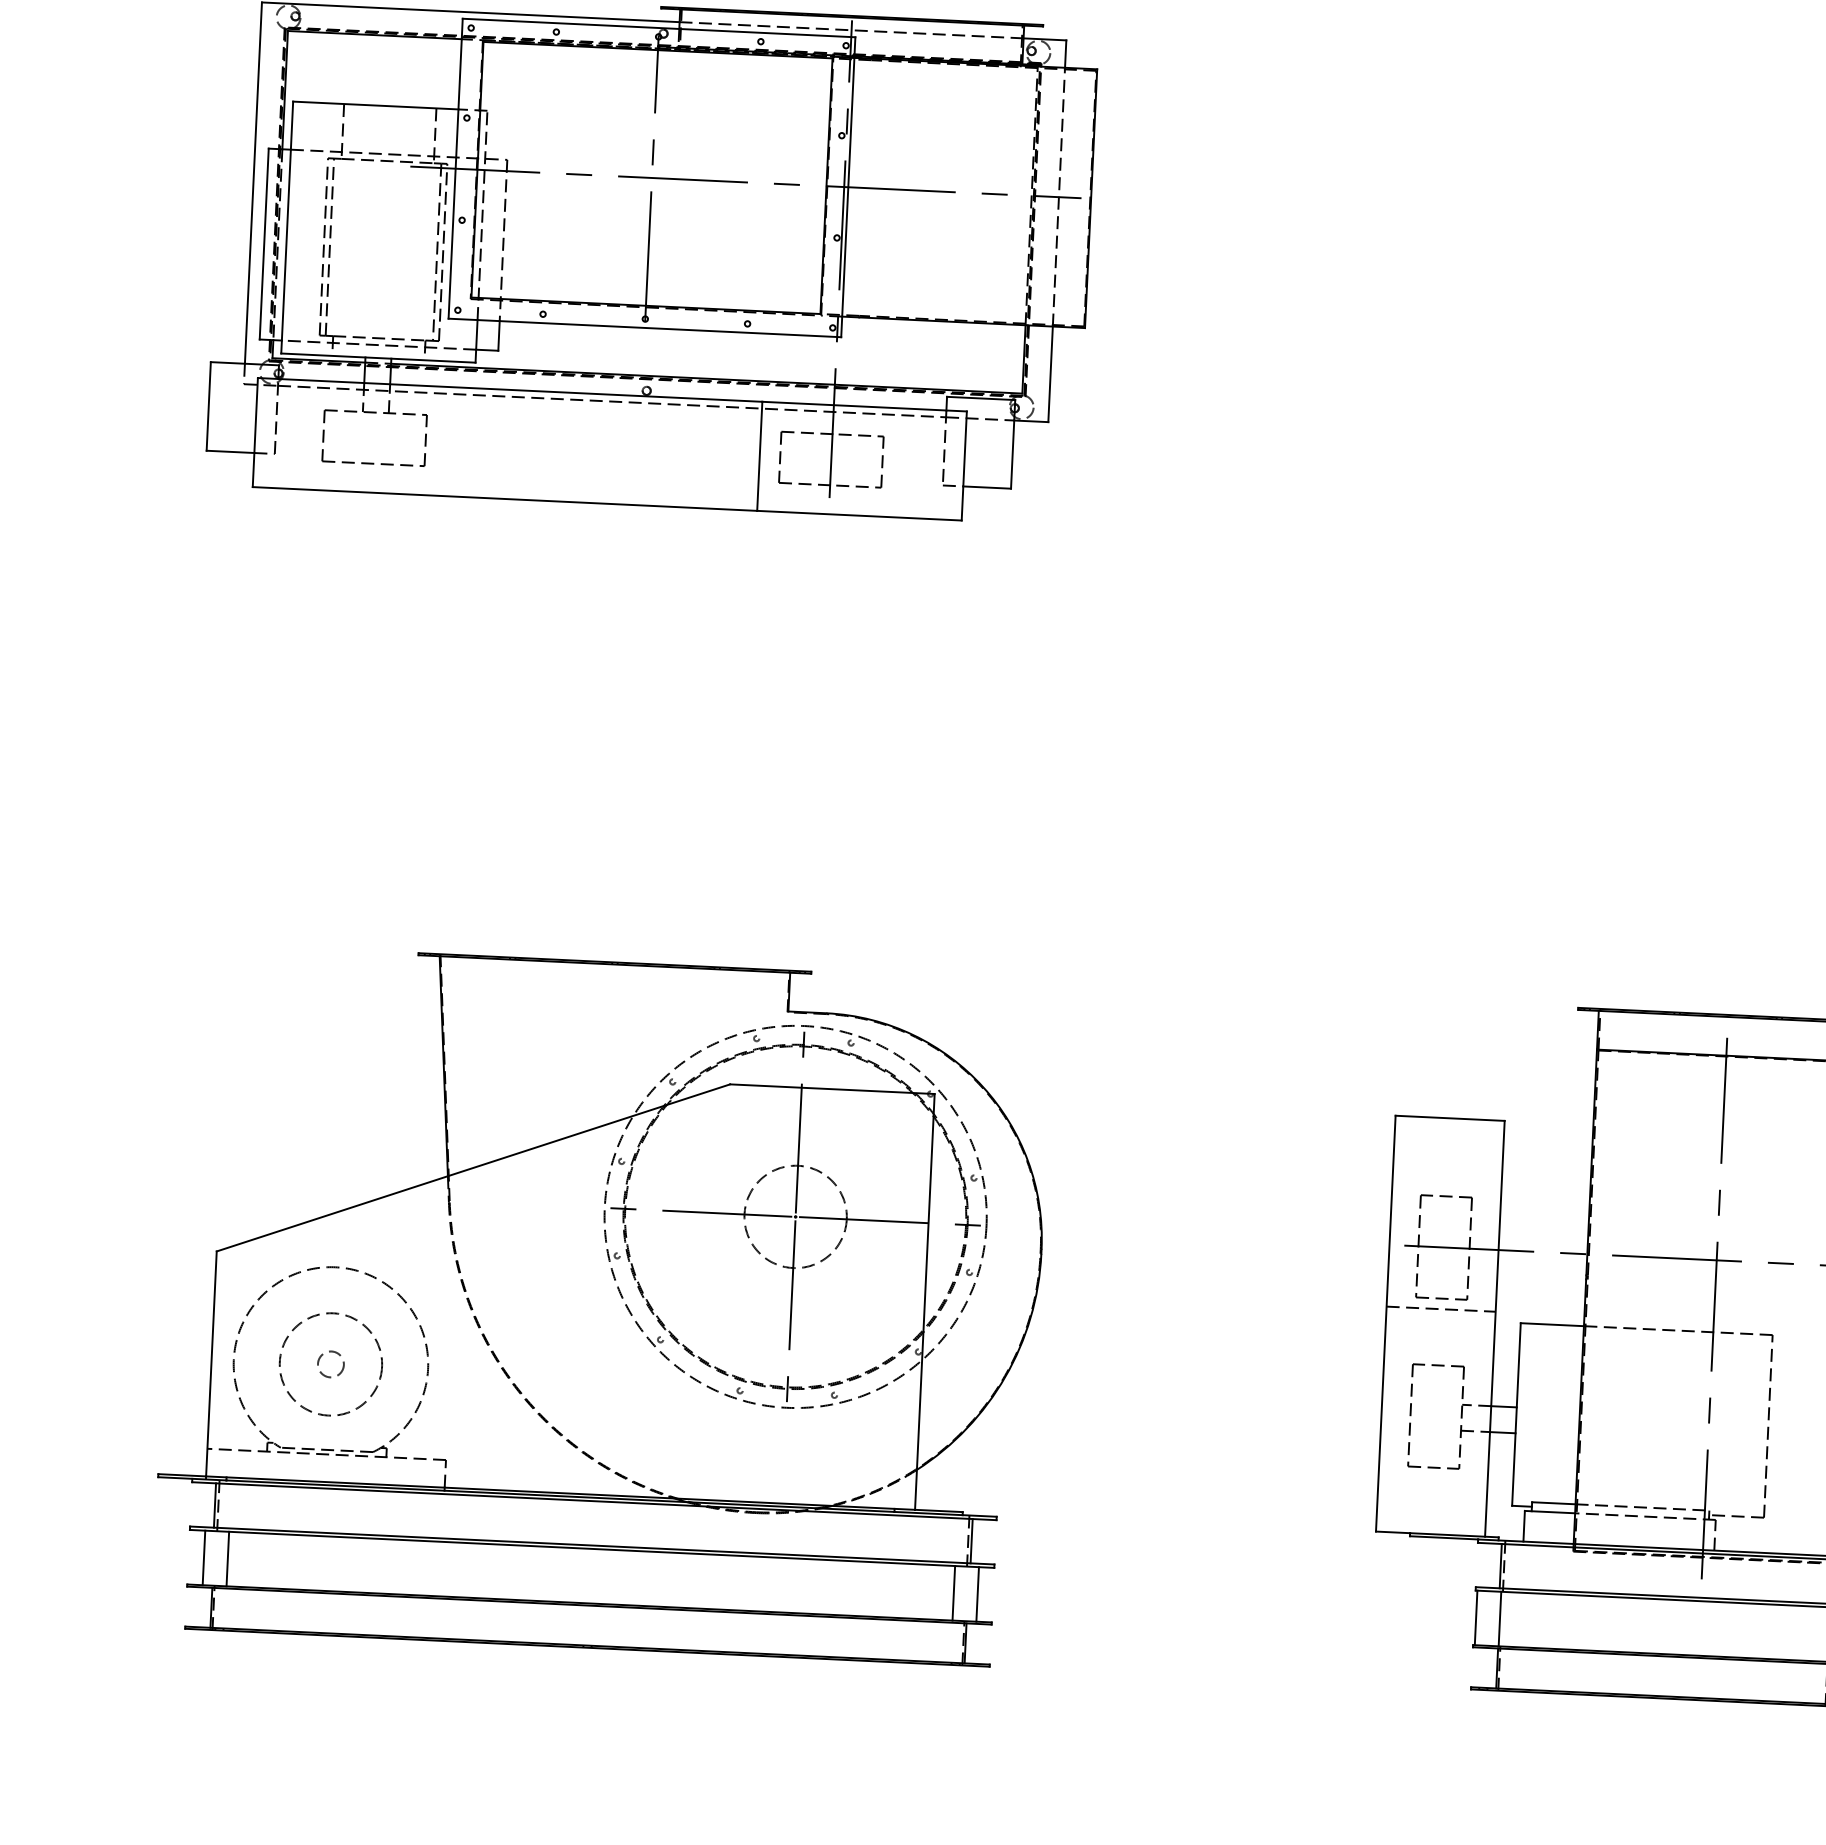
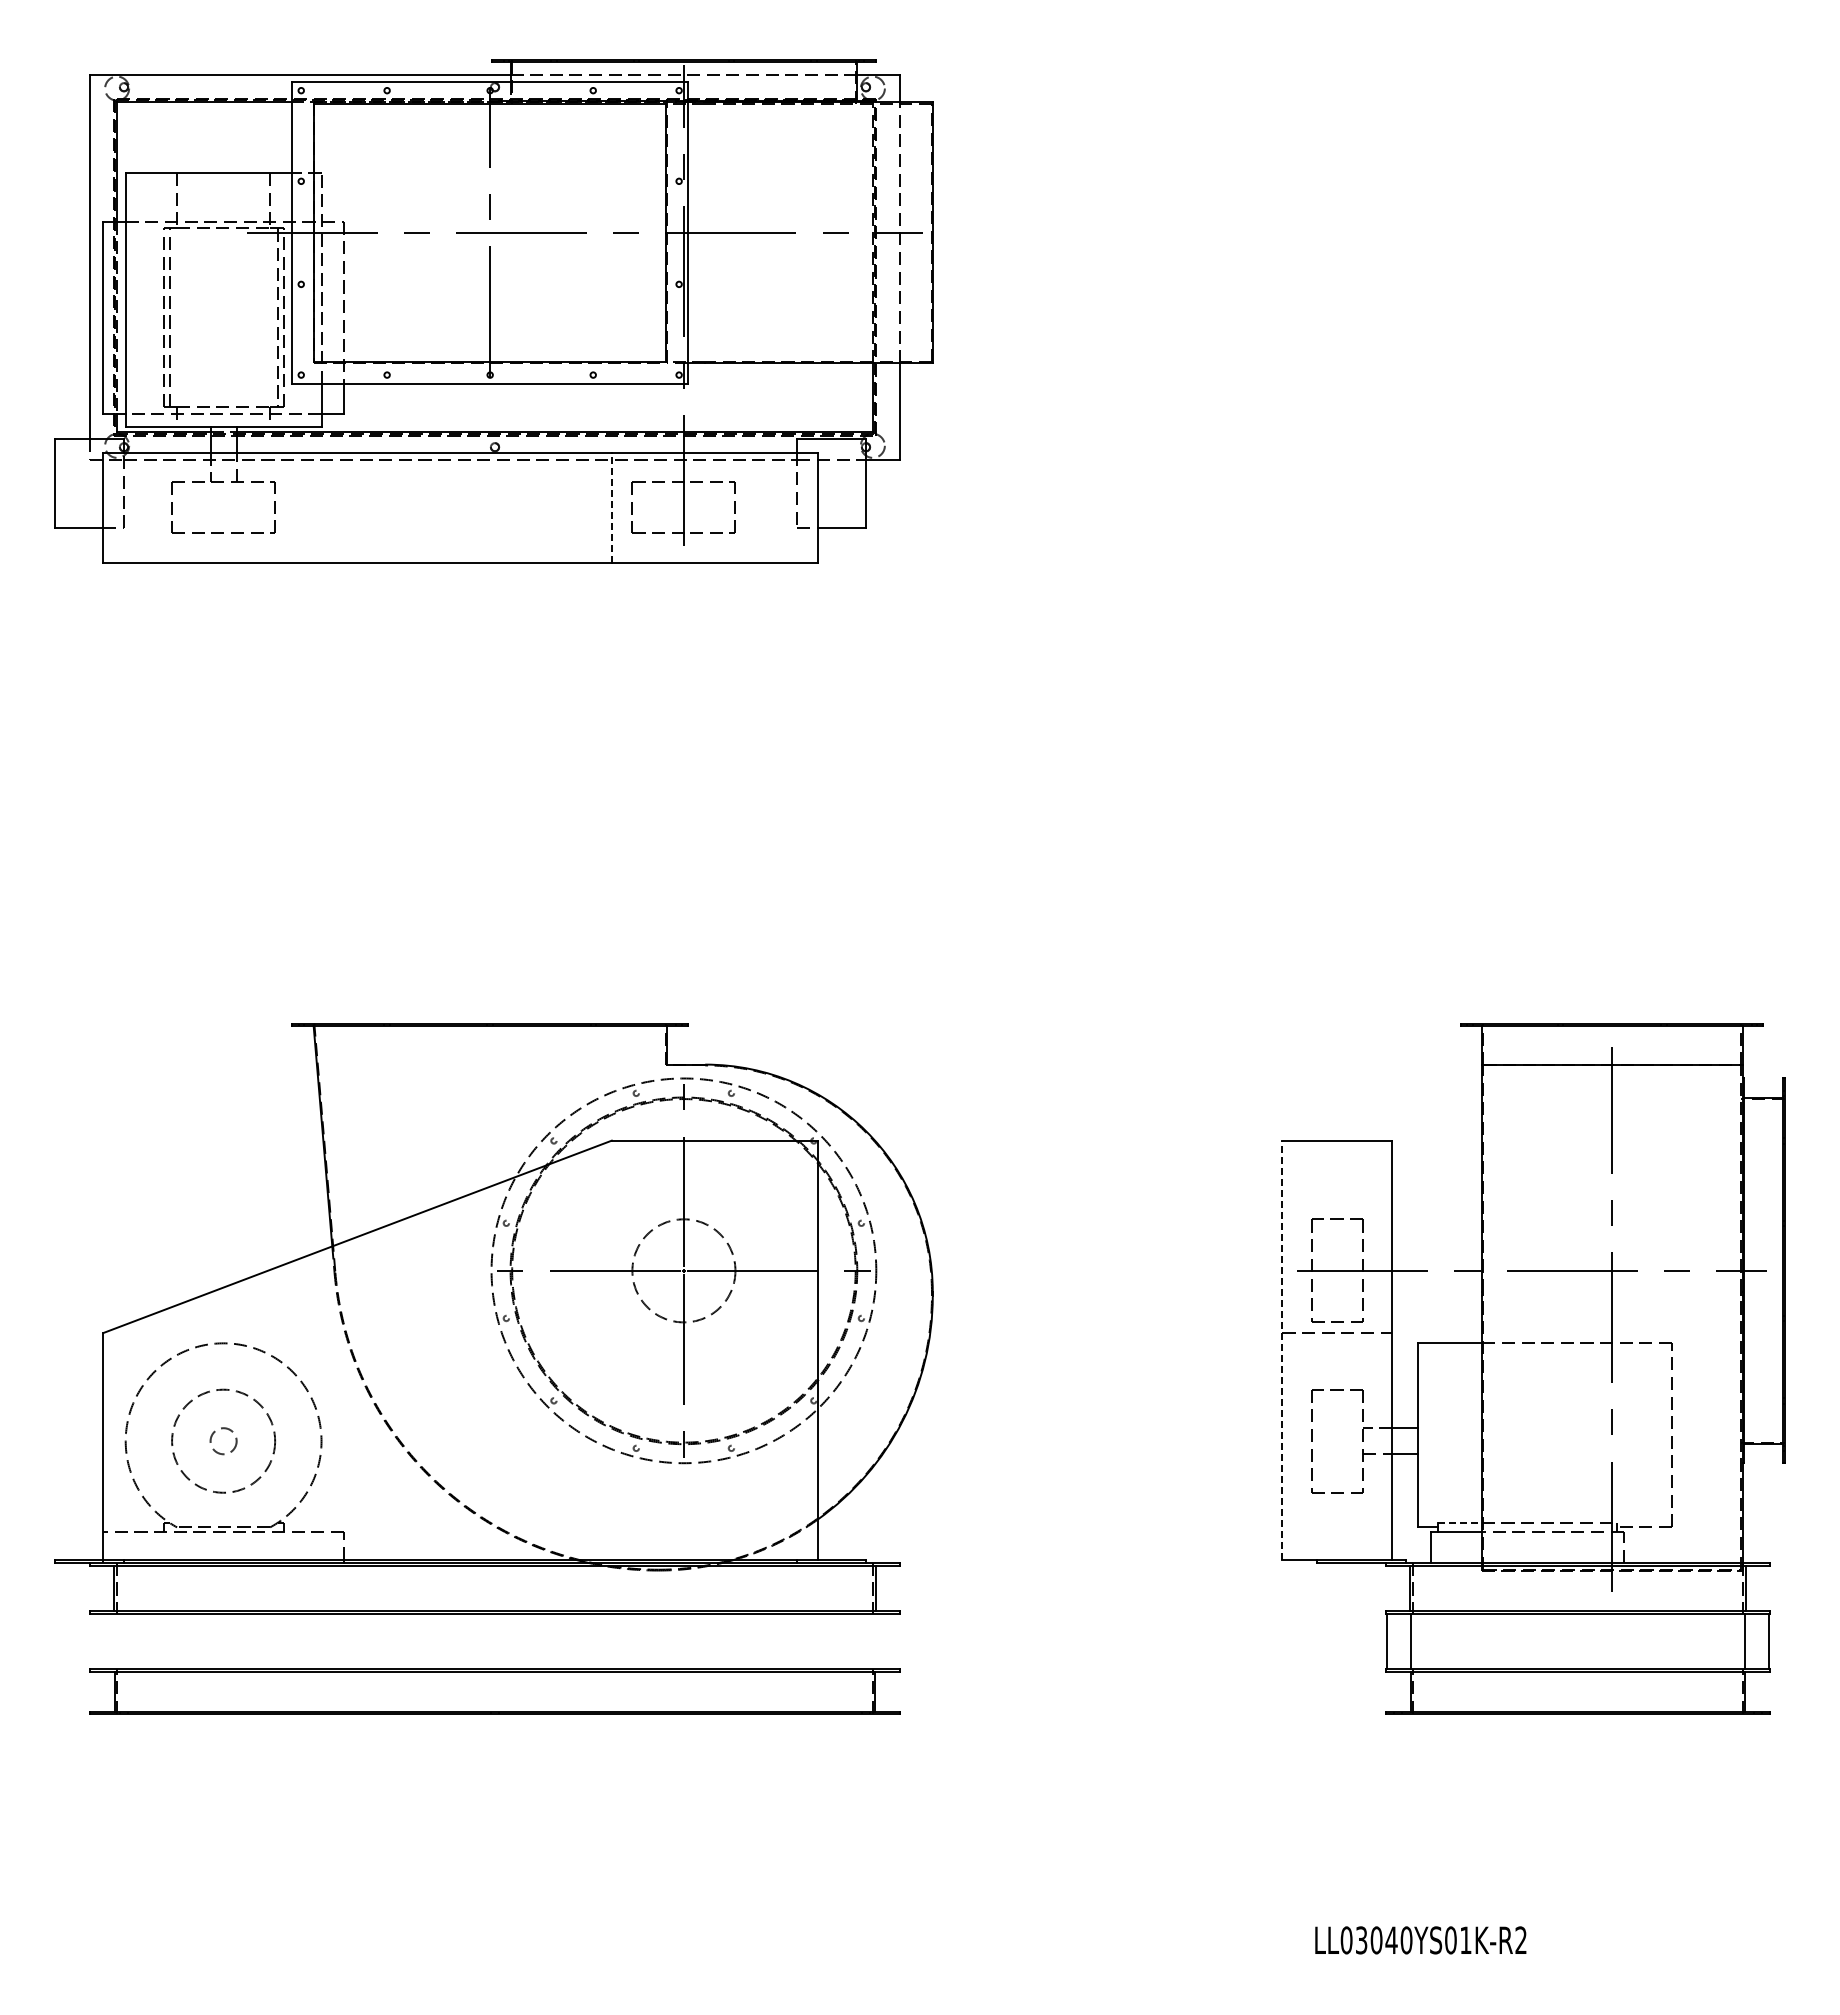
line: (759, 456) -> (611, 507), solid -> dashed
line: (1385, 1323) -> (1282, 1350), solid -> dashed
line: (1553, 1502) -> (1459, 1522), solid -> dashed
line: (204, 1557) -> (105, 1641), removed
line: (228, 1558) -> (129, 1641), removed
line: (953, 1592) -> (860, 1641), removed
line: (977, 1594) -> (884, 1641), removed

